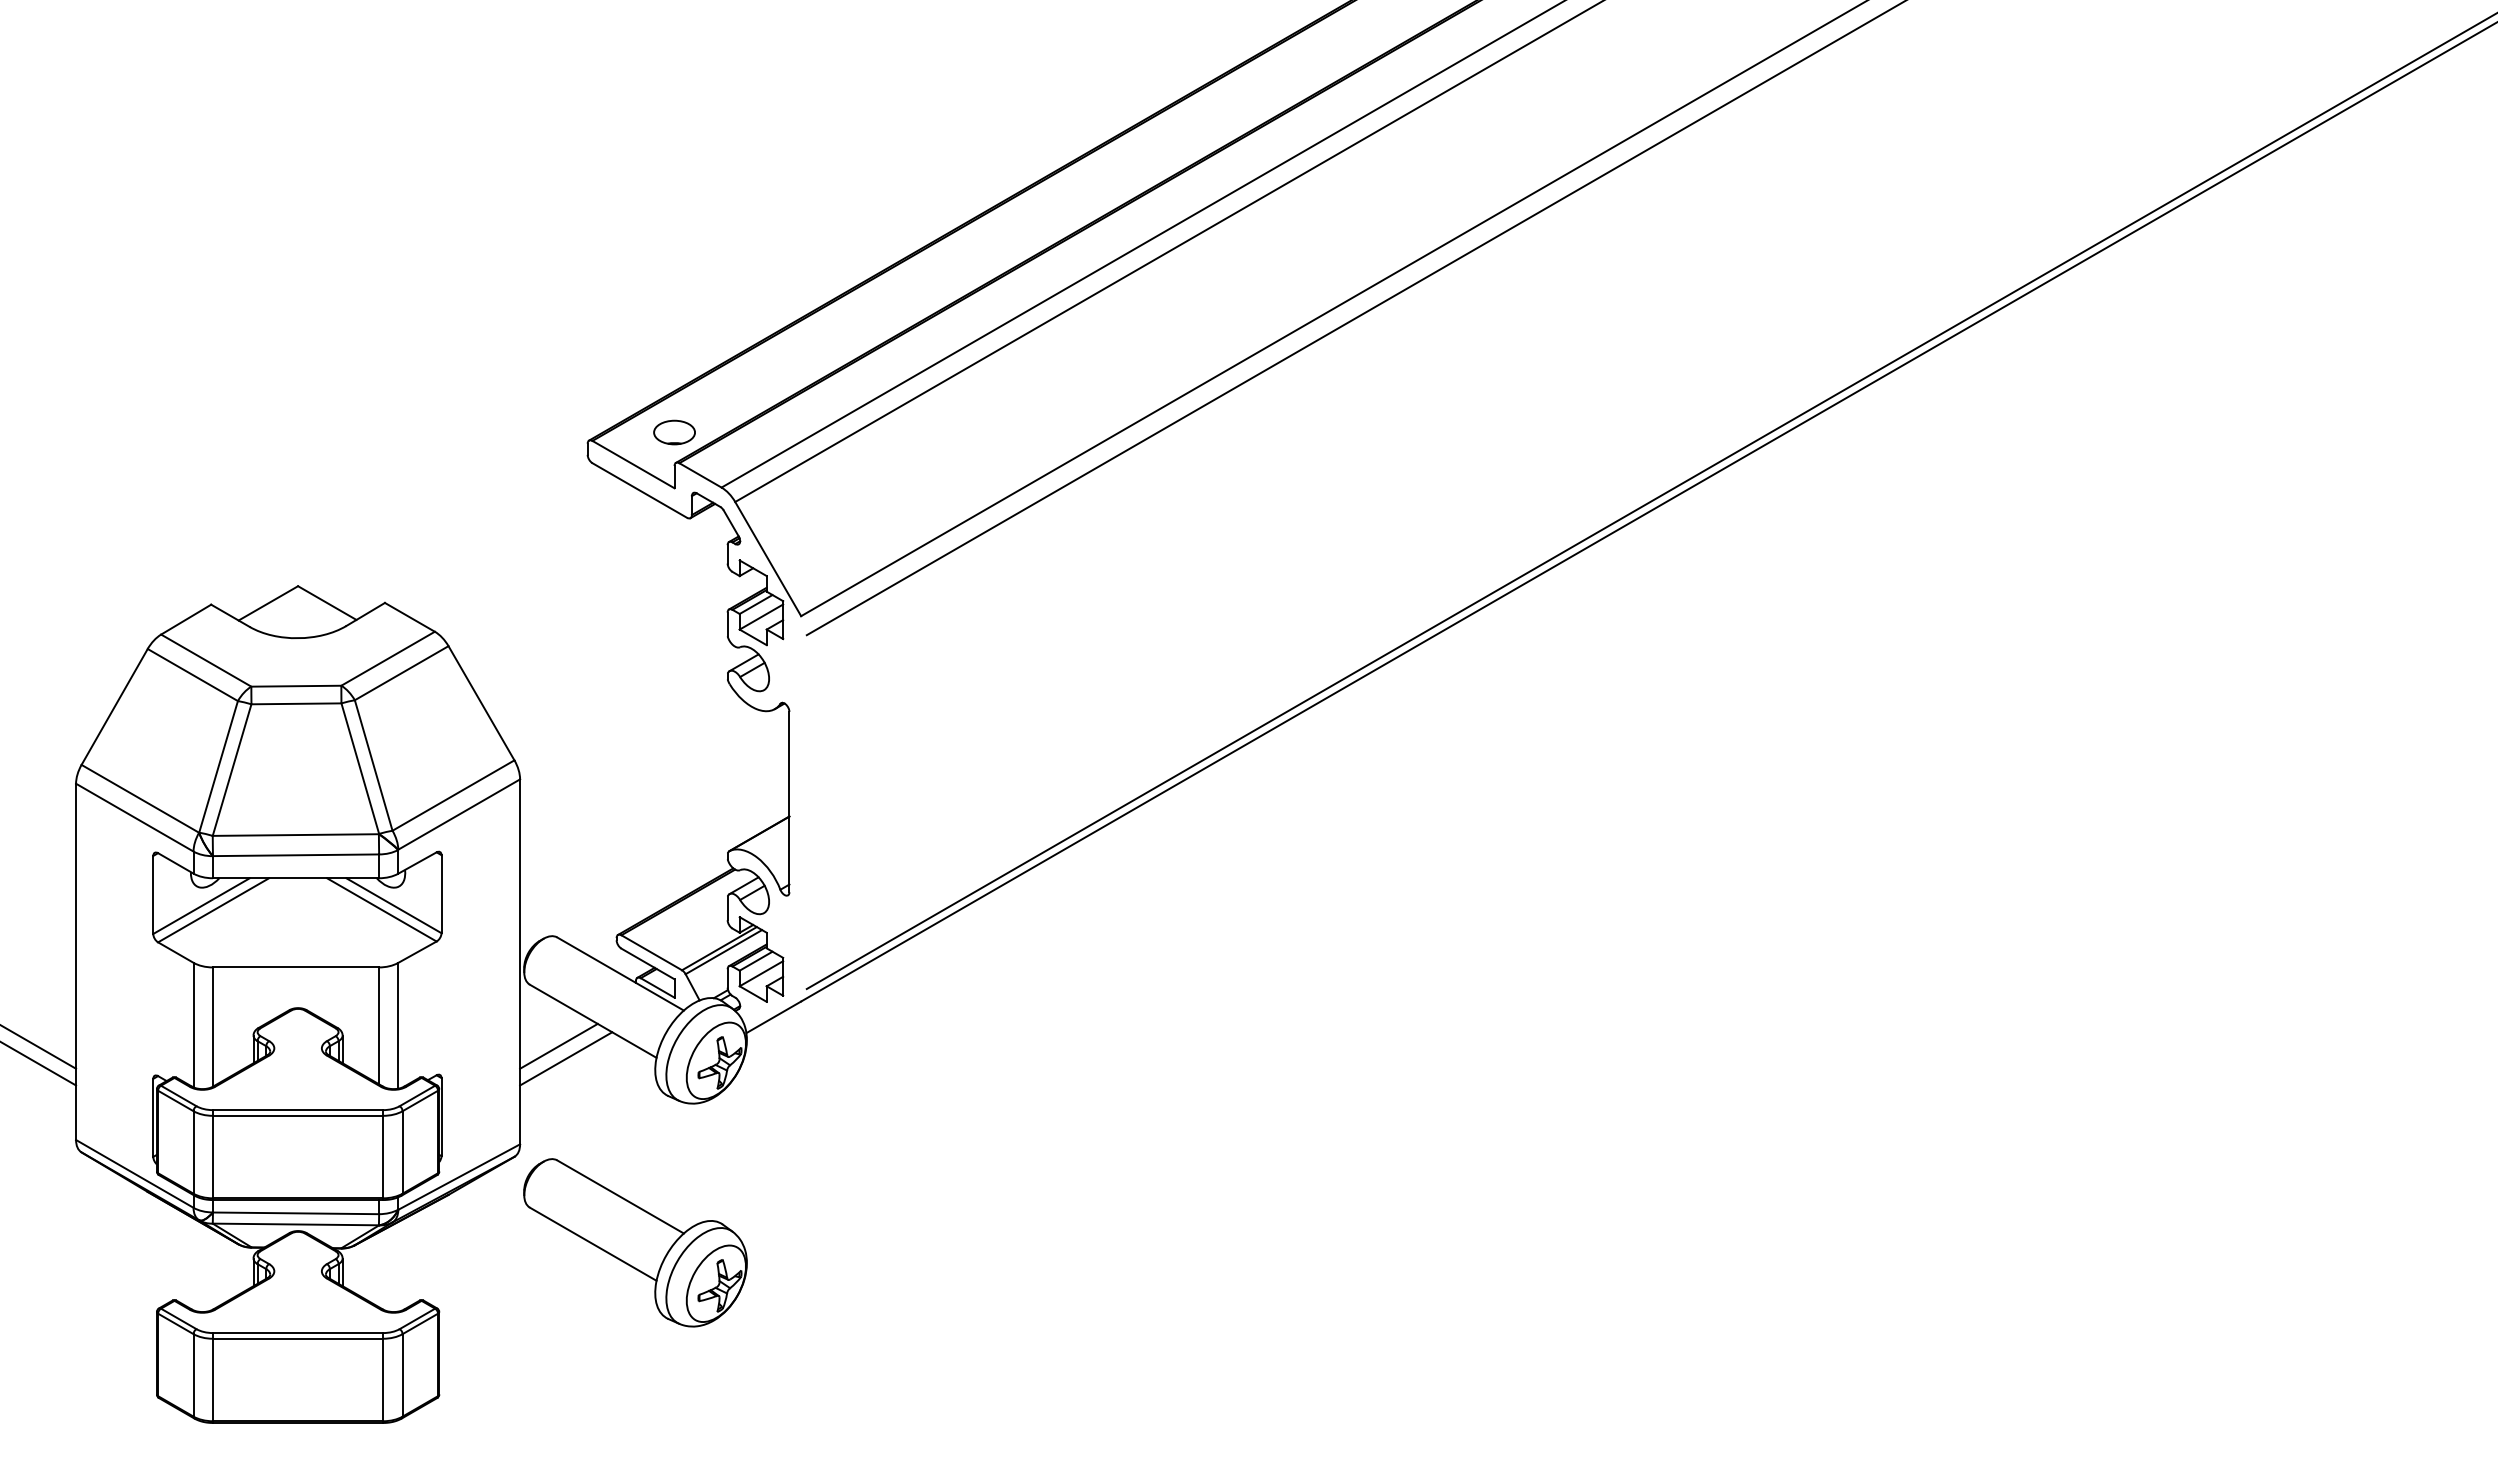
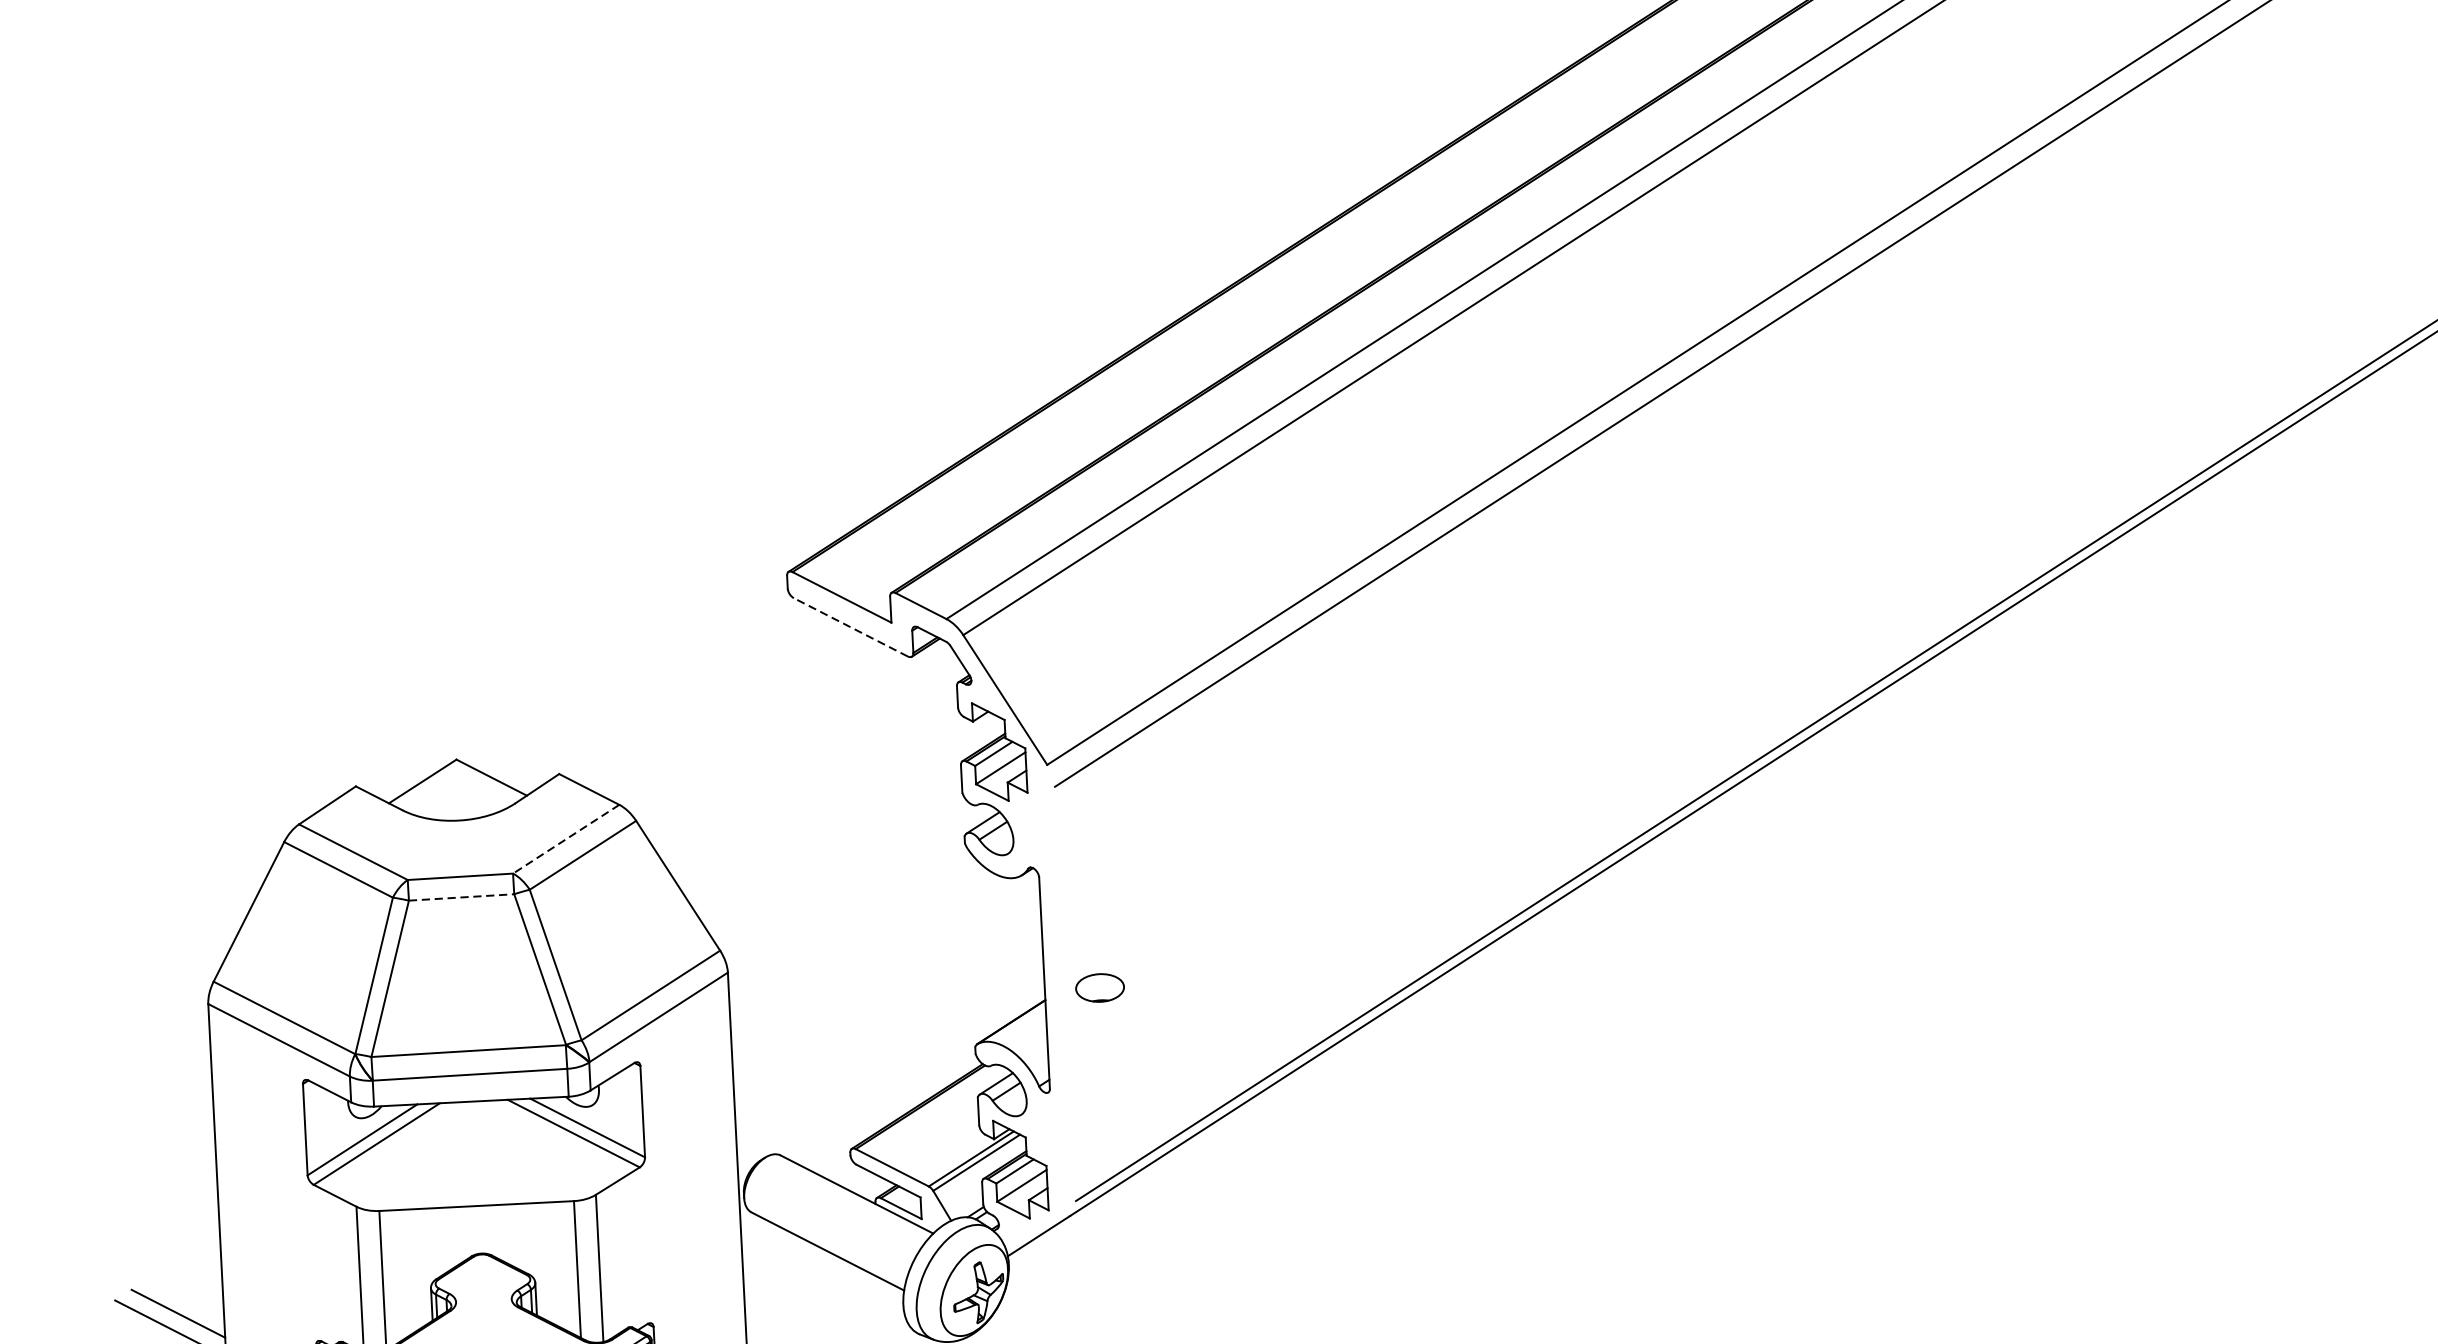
part: (674, 432) -> (1100, 987), moved
line: (639, 490) -> (850, 627), solid -> dashed
line: (388, 658) -> (566, 838), solid -> dashed
line: (296, 703) -> (461, 897), solid -> dashed
line: (558, 1045) -> (788, 1281), removed
line: (566, 1058) -> (798, 1296), removed

